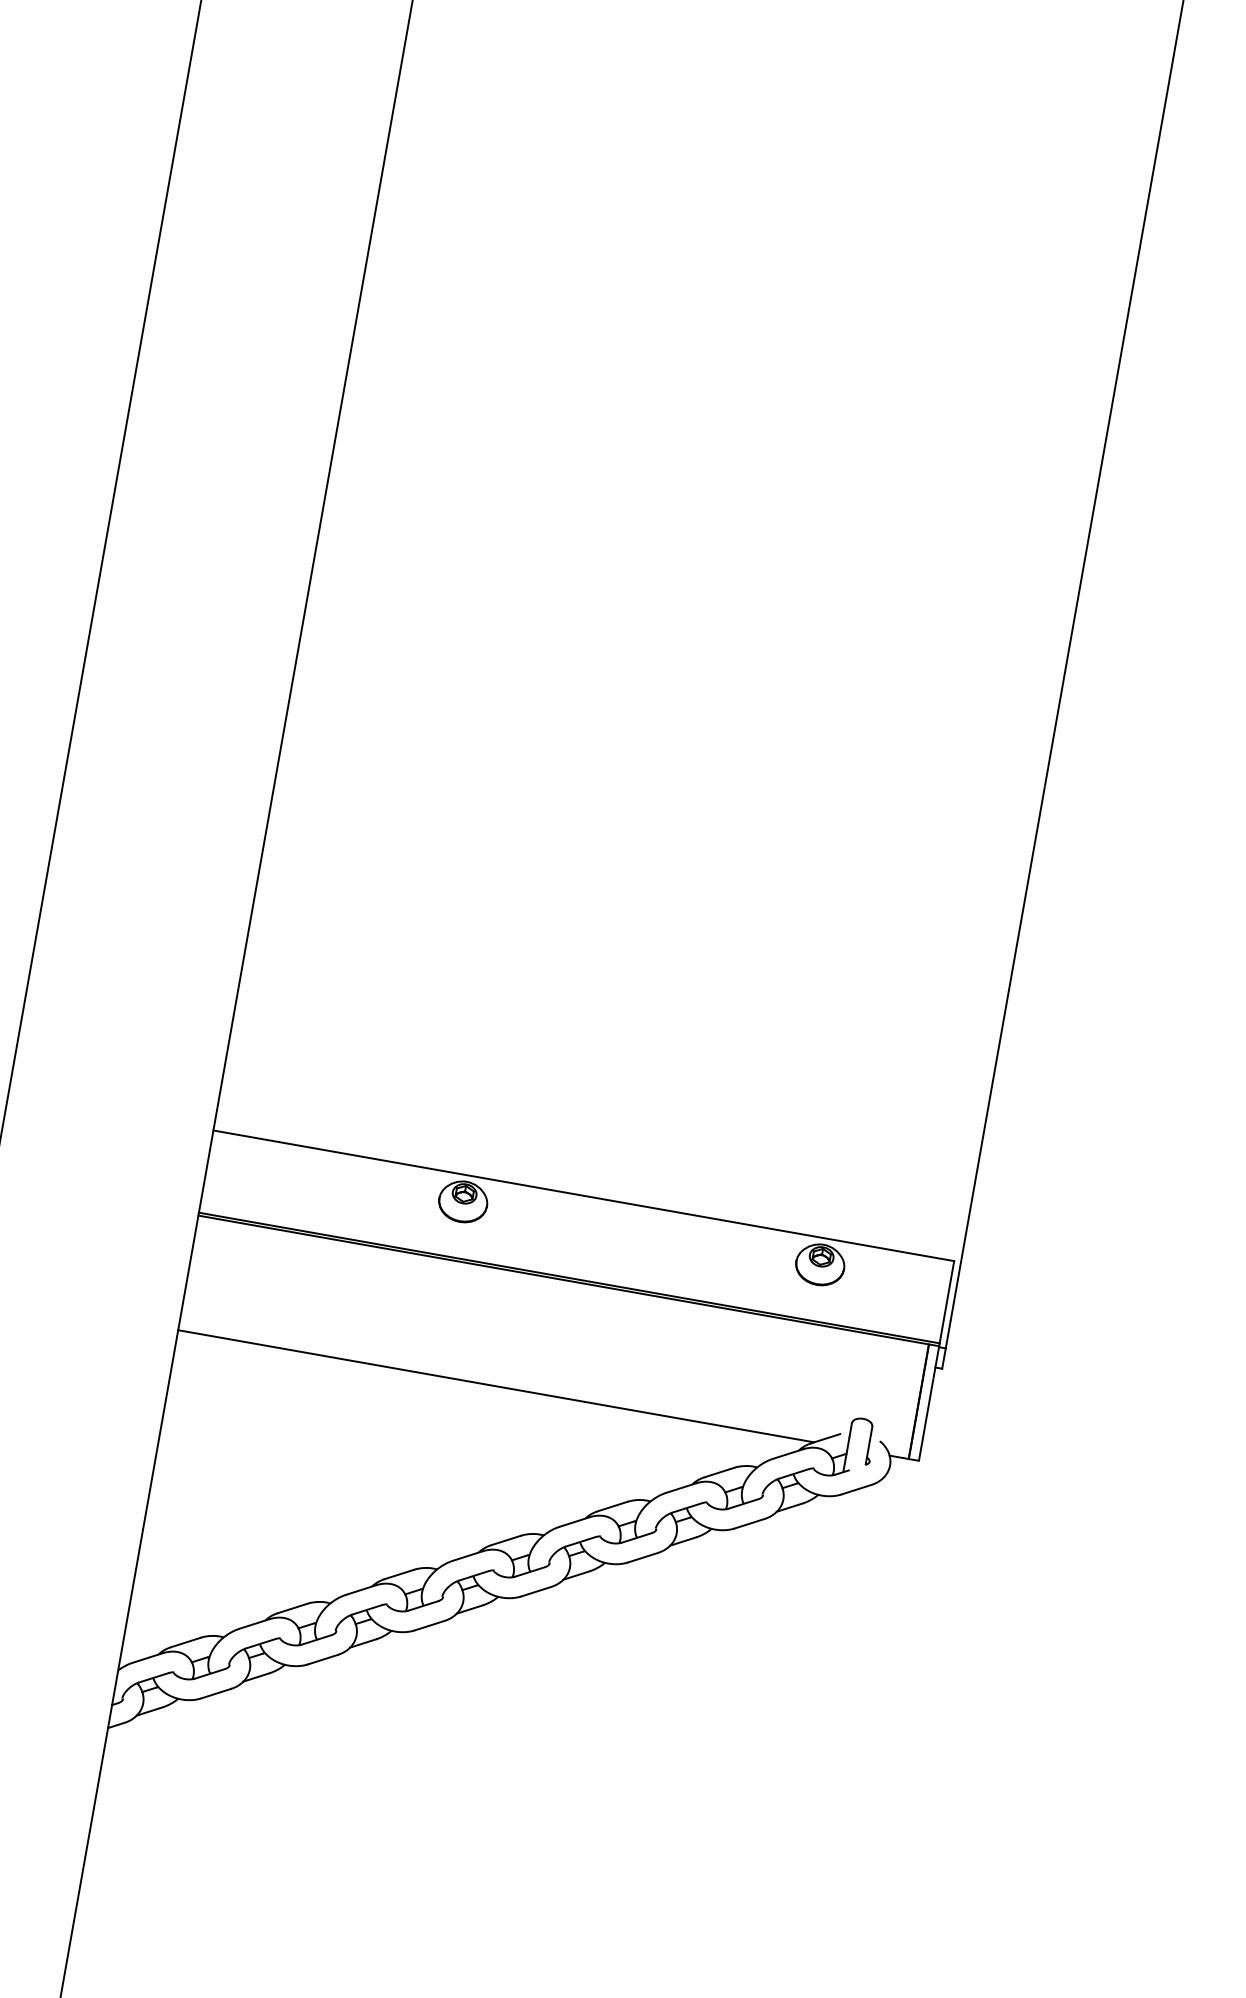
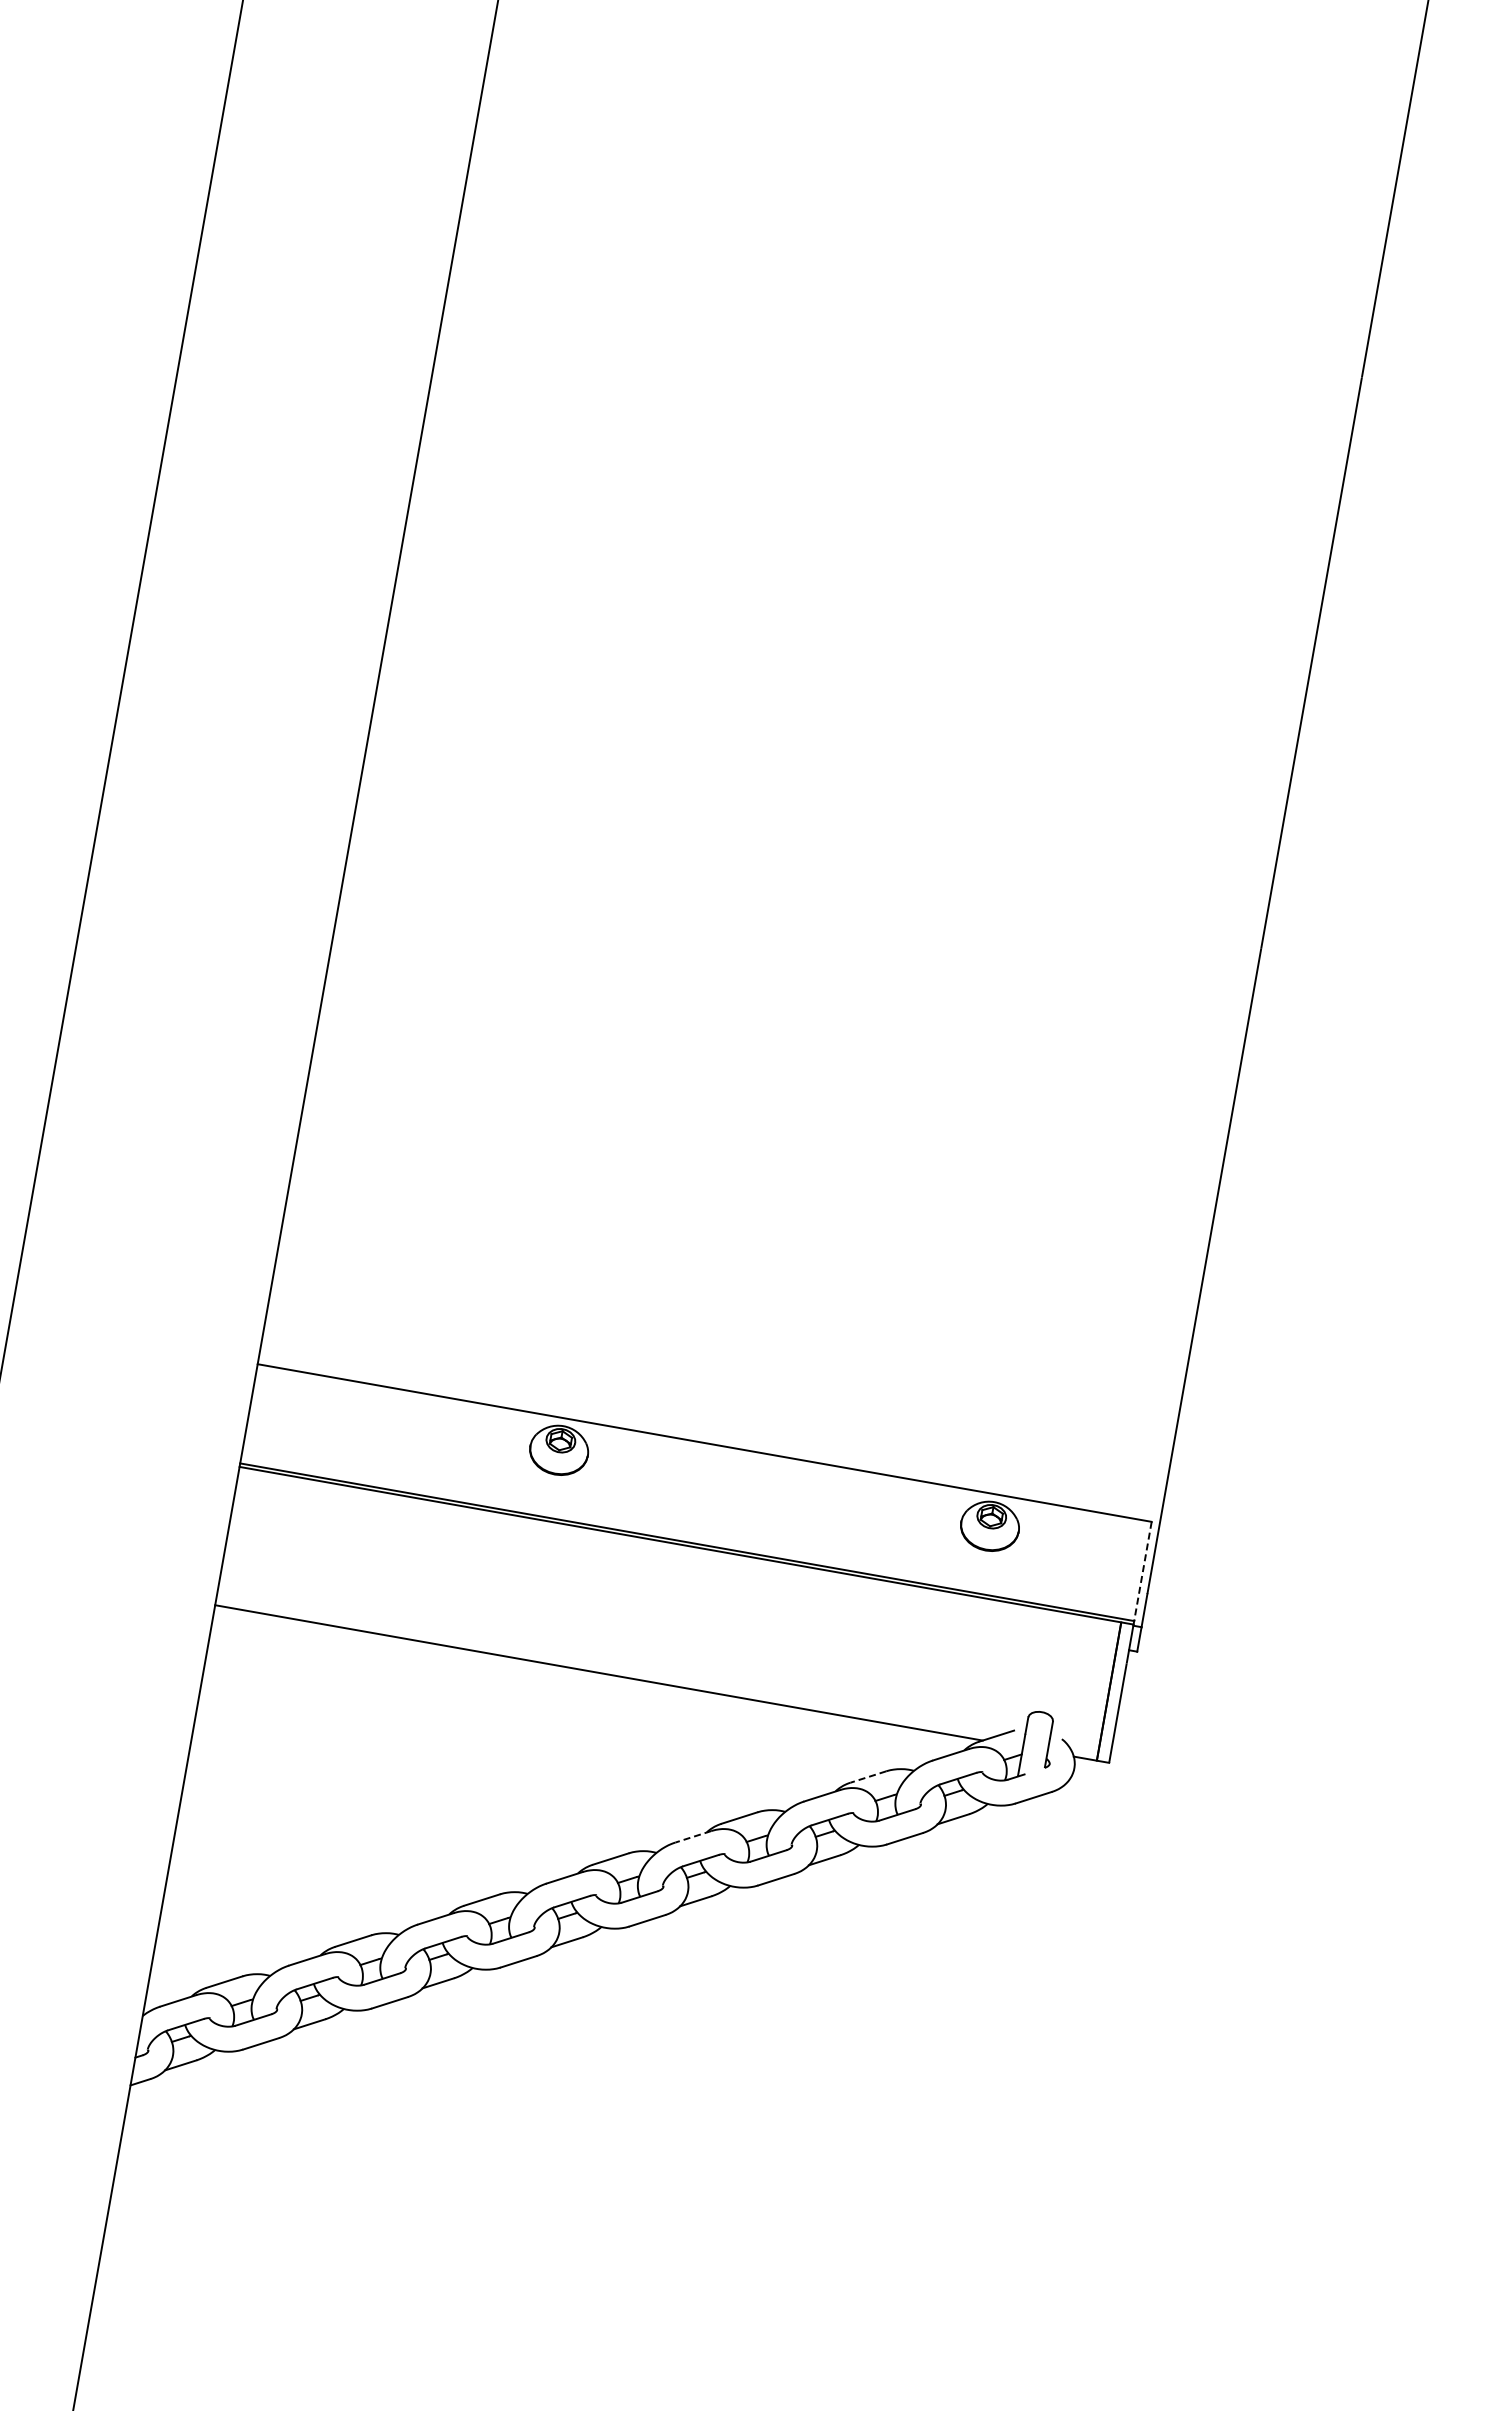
line: (946, 1302) -> (1142, 1571), solid -> dashed
line: (719, 1472) -> (868, 1777), solid -> dashed
line: (574, 1521) -> (693, 1836), solid -> dashed

